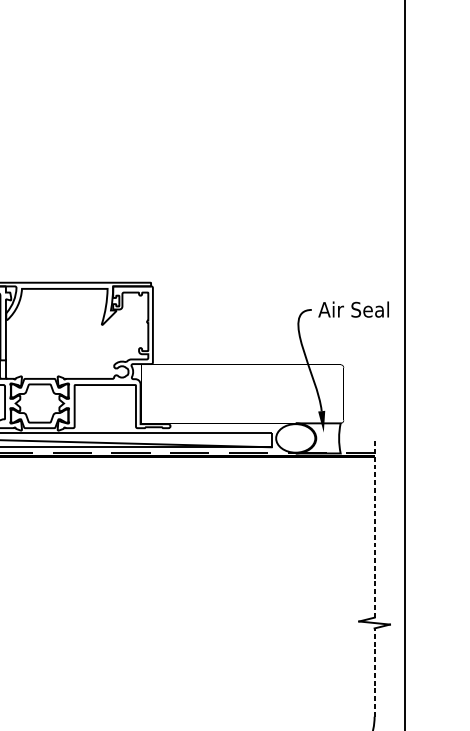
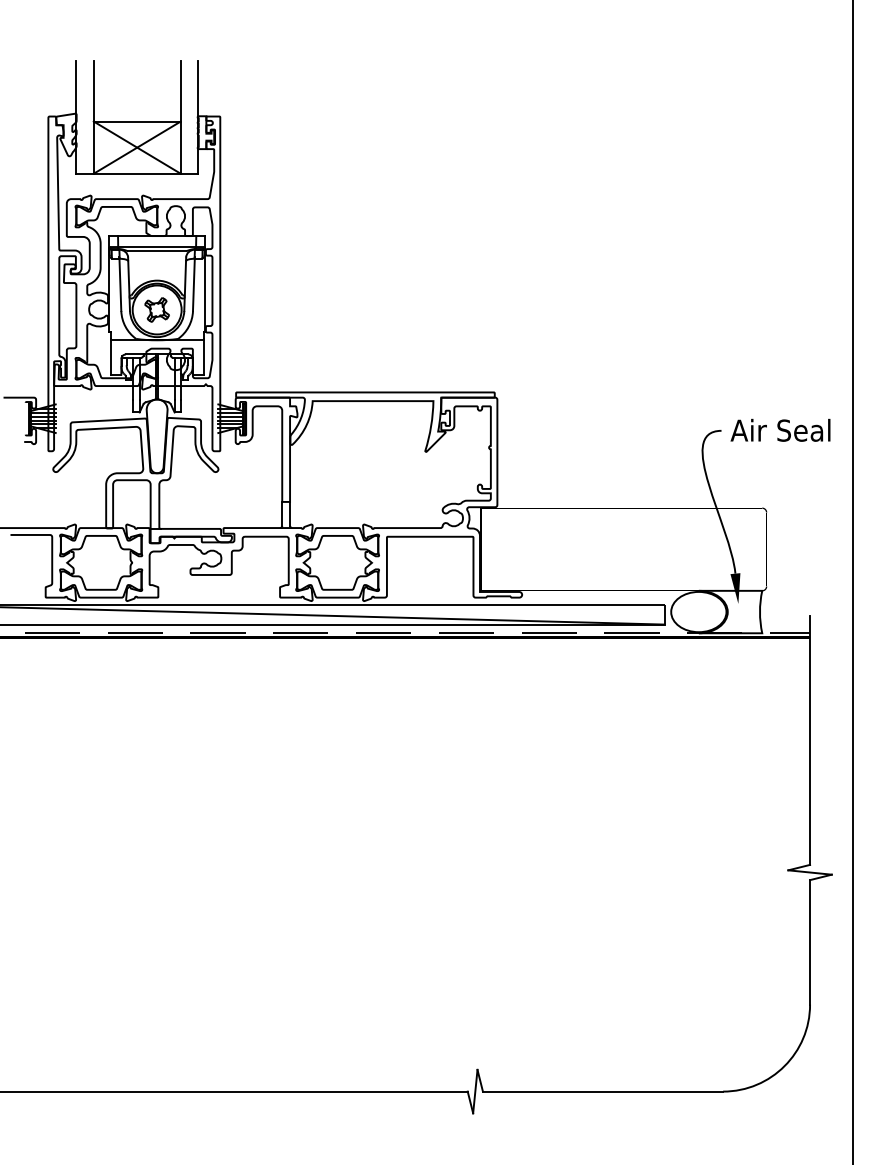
line: (374, 529) -> (810, 740), dashed -> solid
line: (374, 671) -> (810, 941), dashed -> solid

